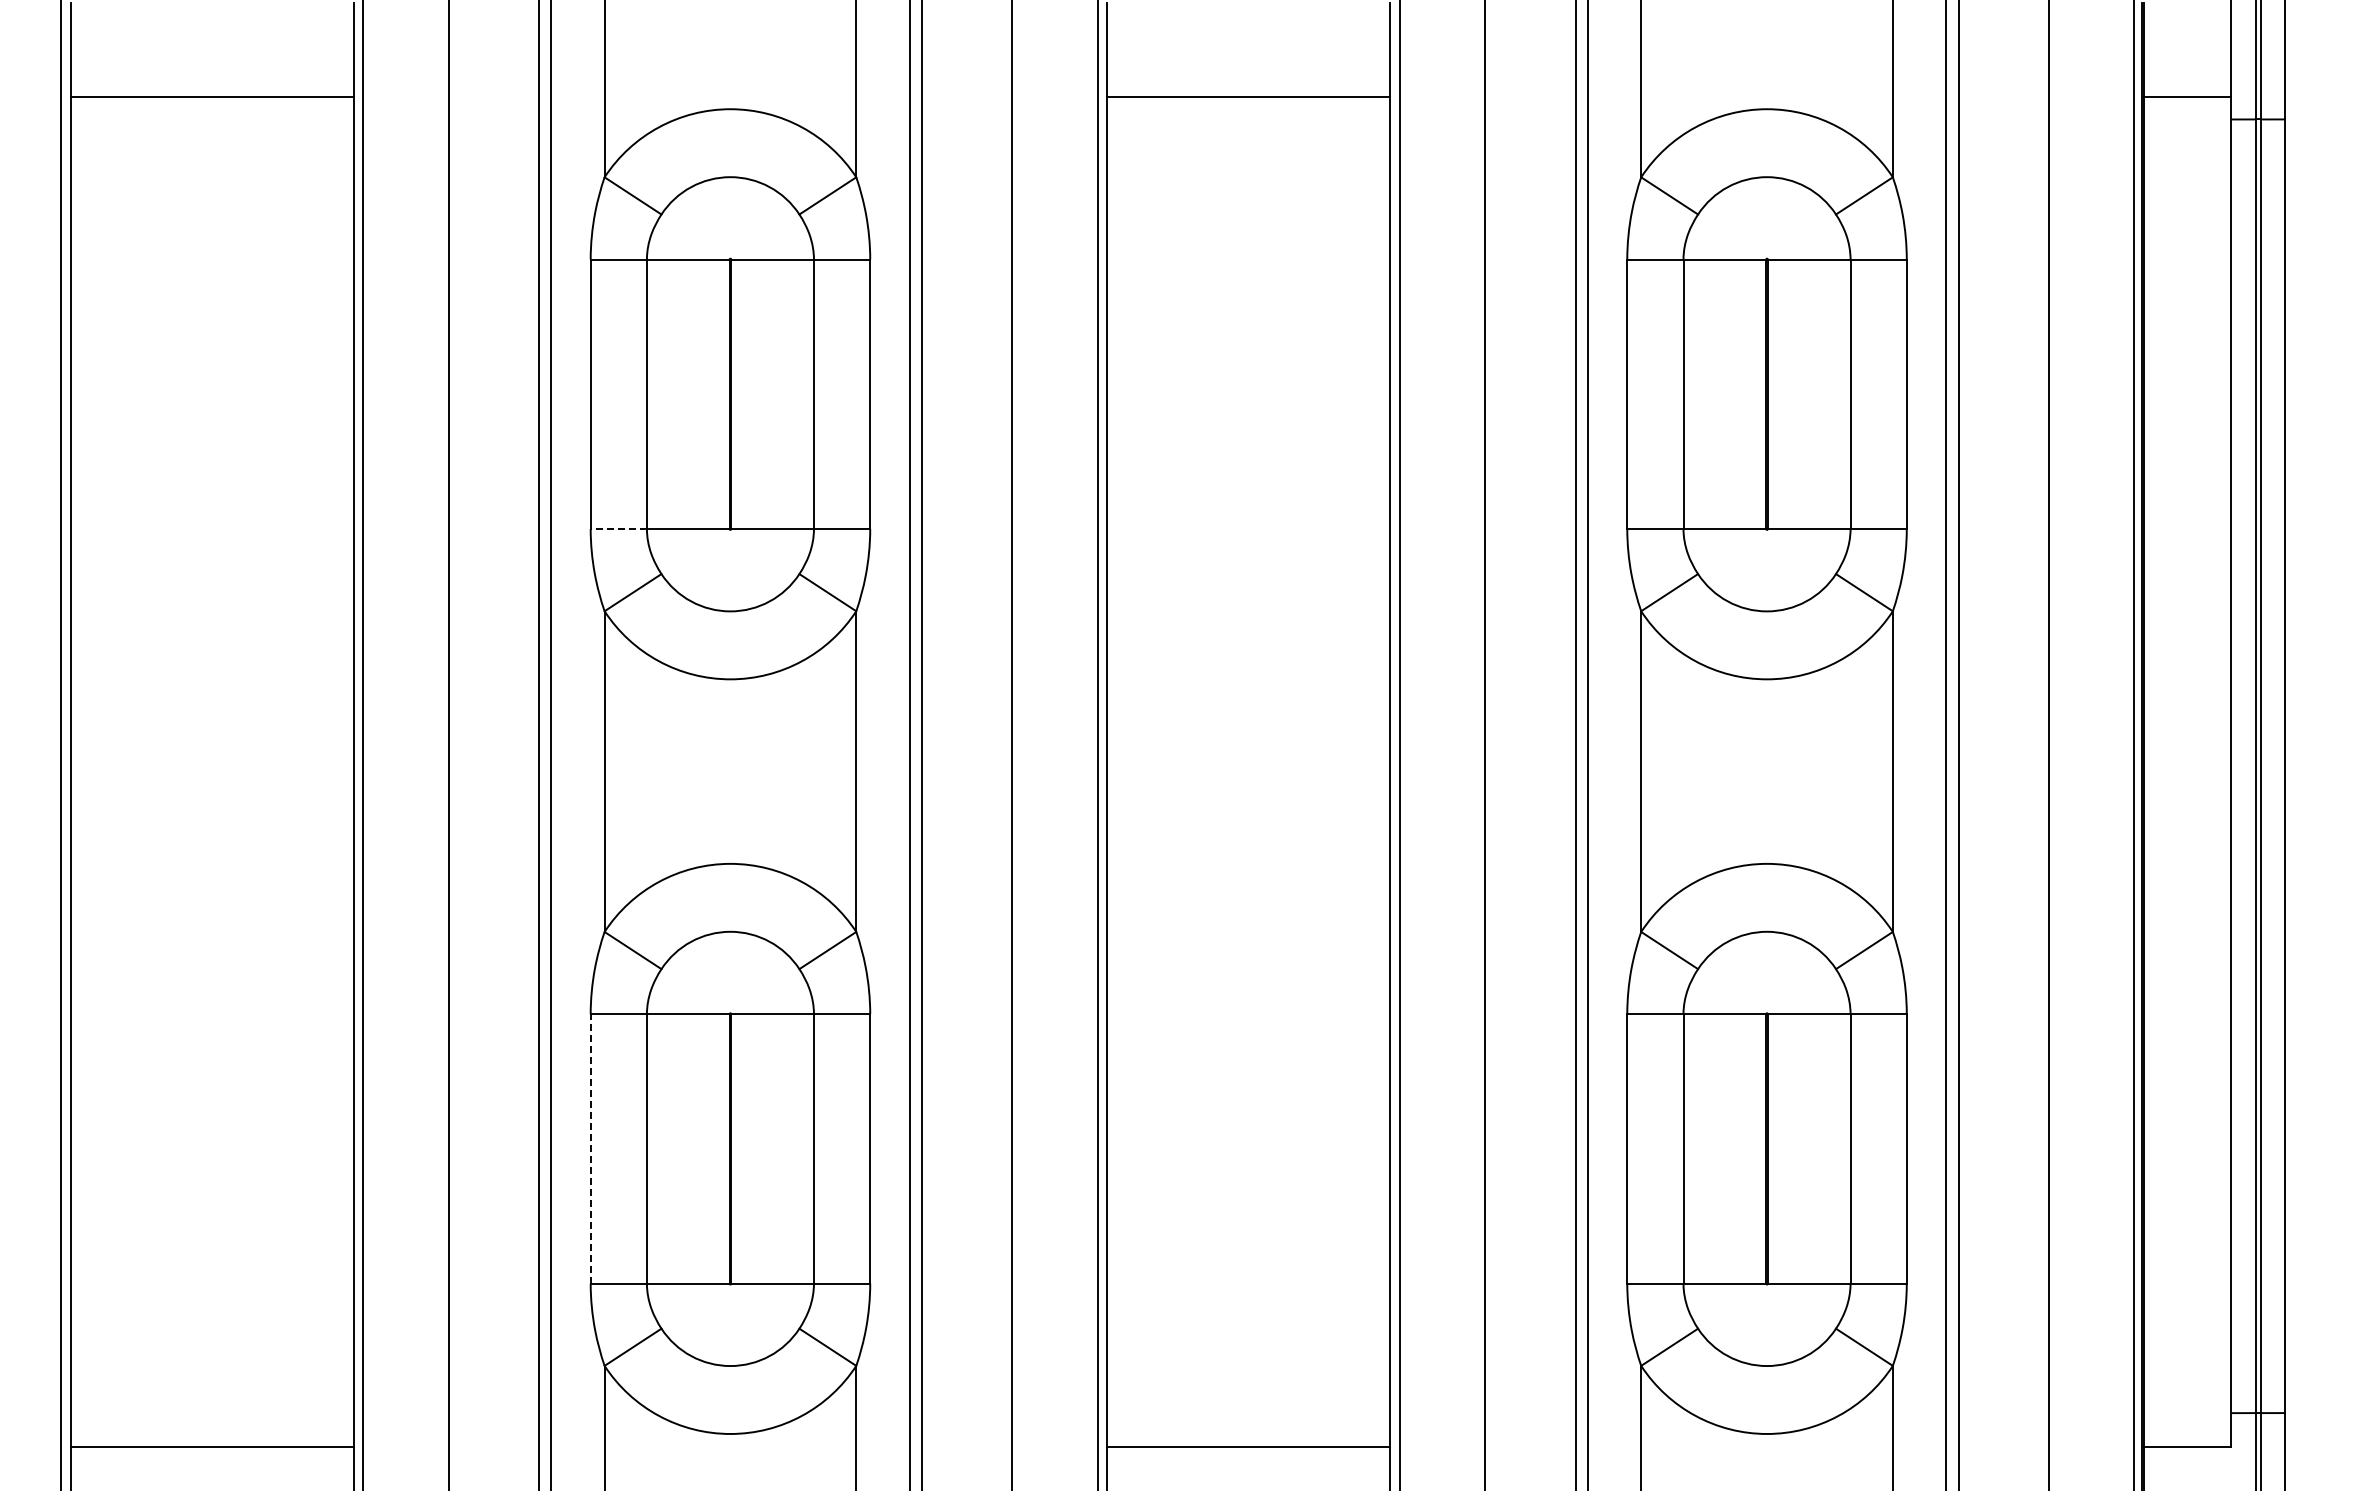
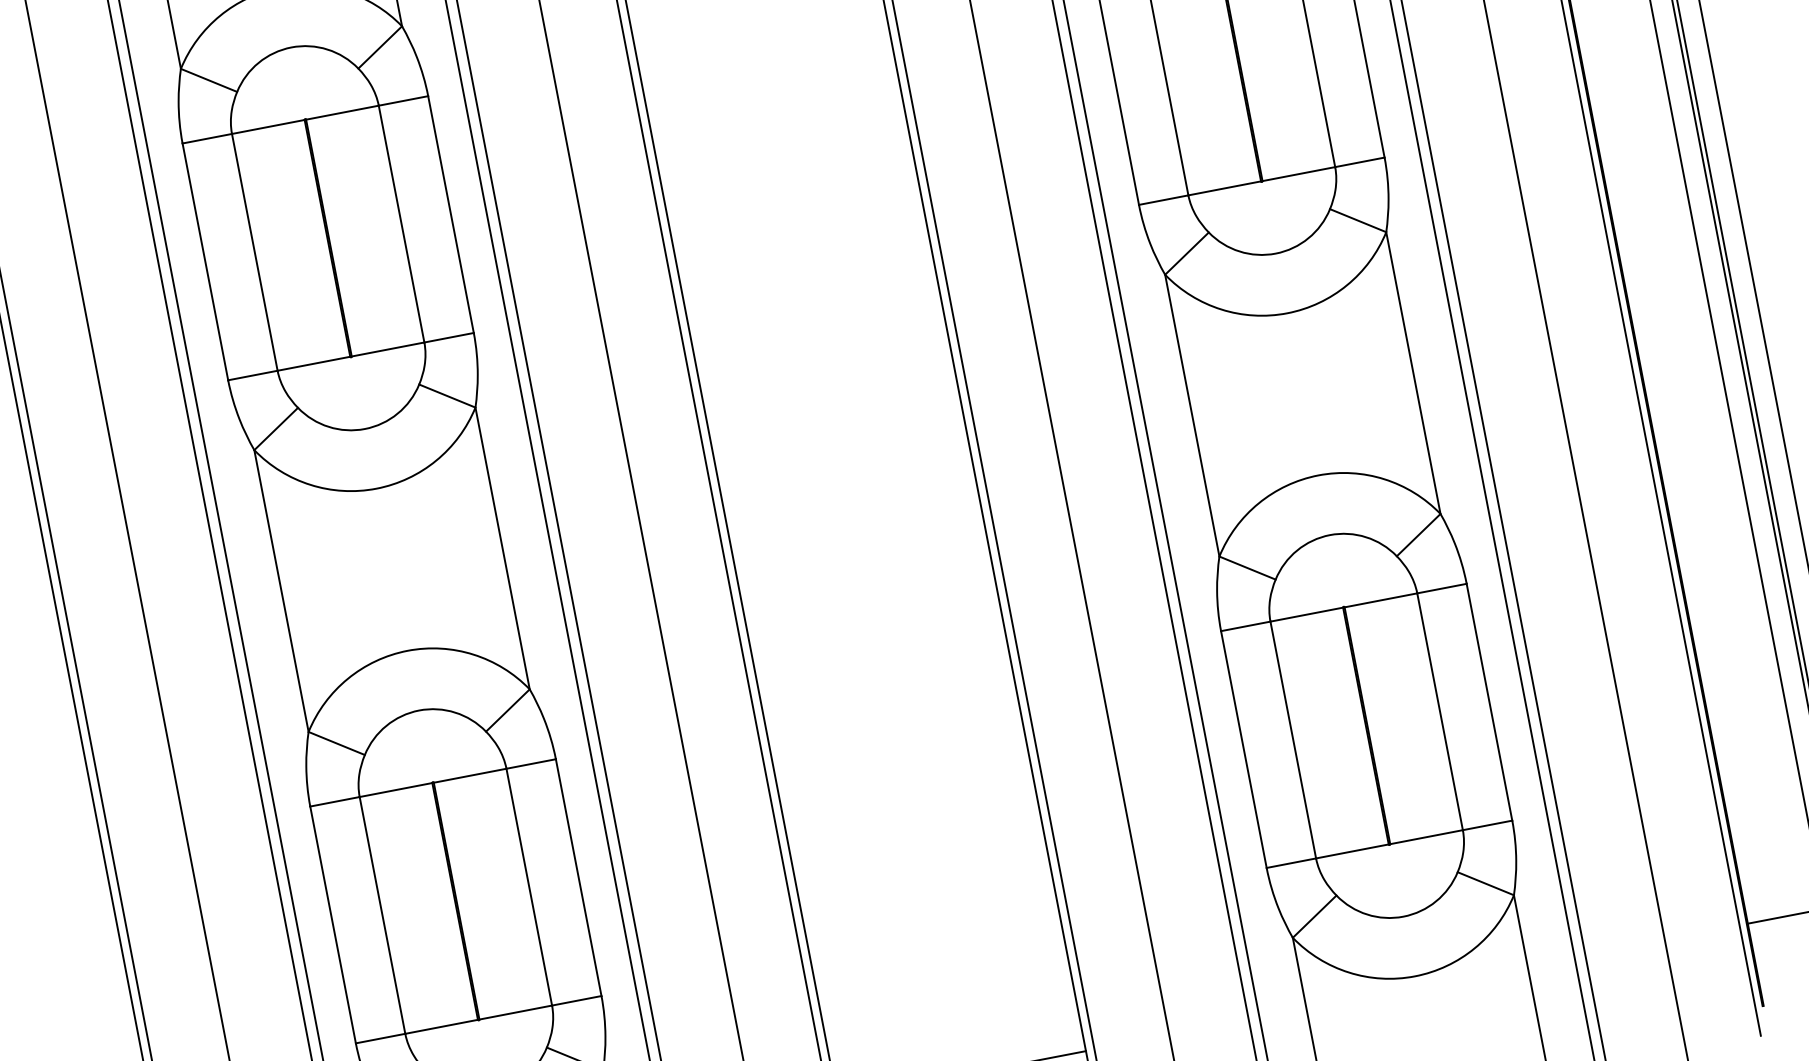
line: (618, 529) -> (252, 375), dashed -> solid
line: (590, 1148) -> (332, 924), dashed -> solid

